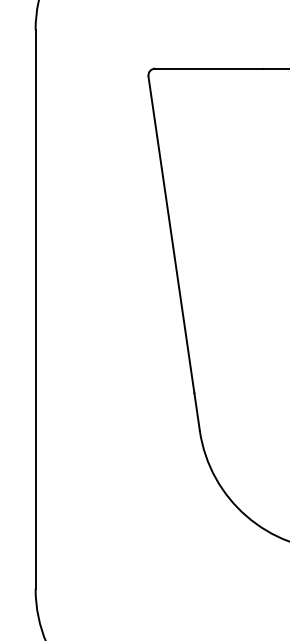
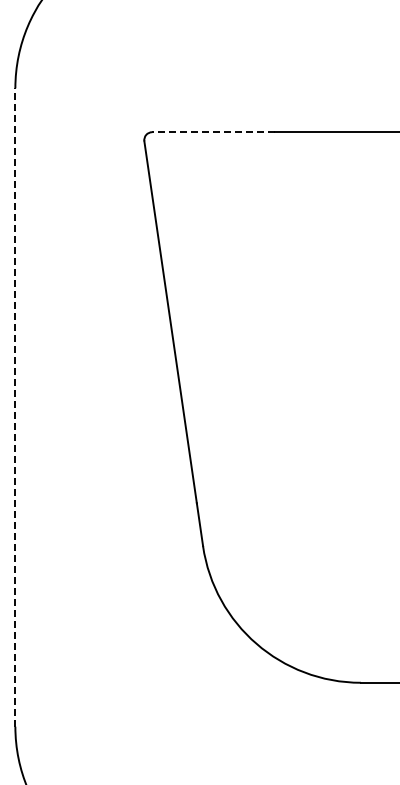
line: (208, 68) -> (213, 132), solid -> dashed
line: (35, 308) -> (15, 406), solid -> dashed

